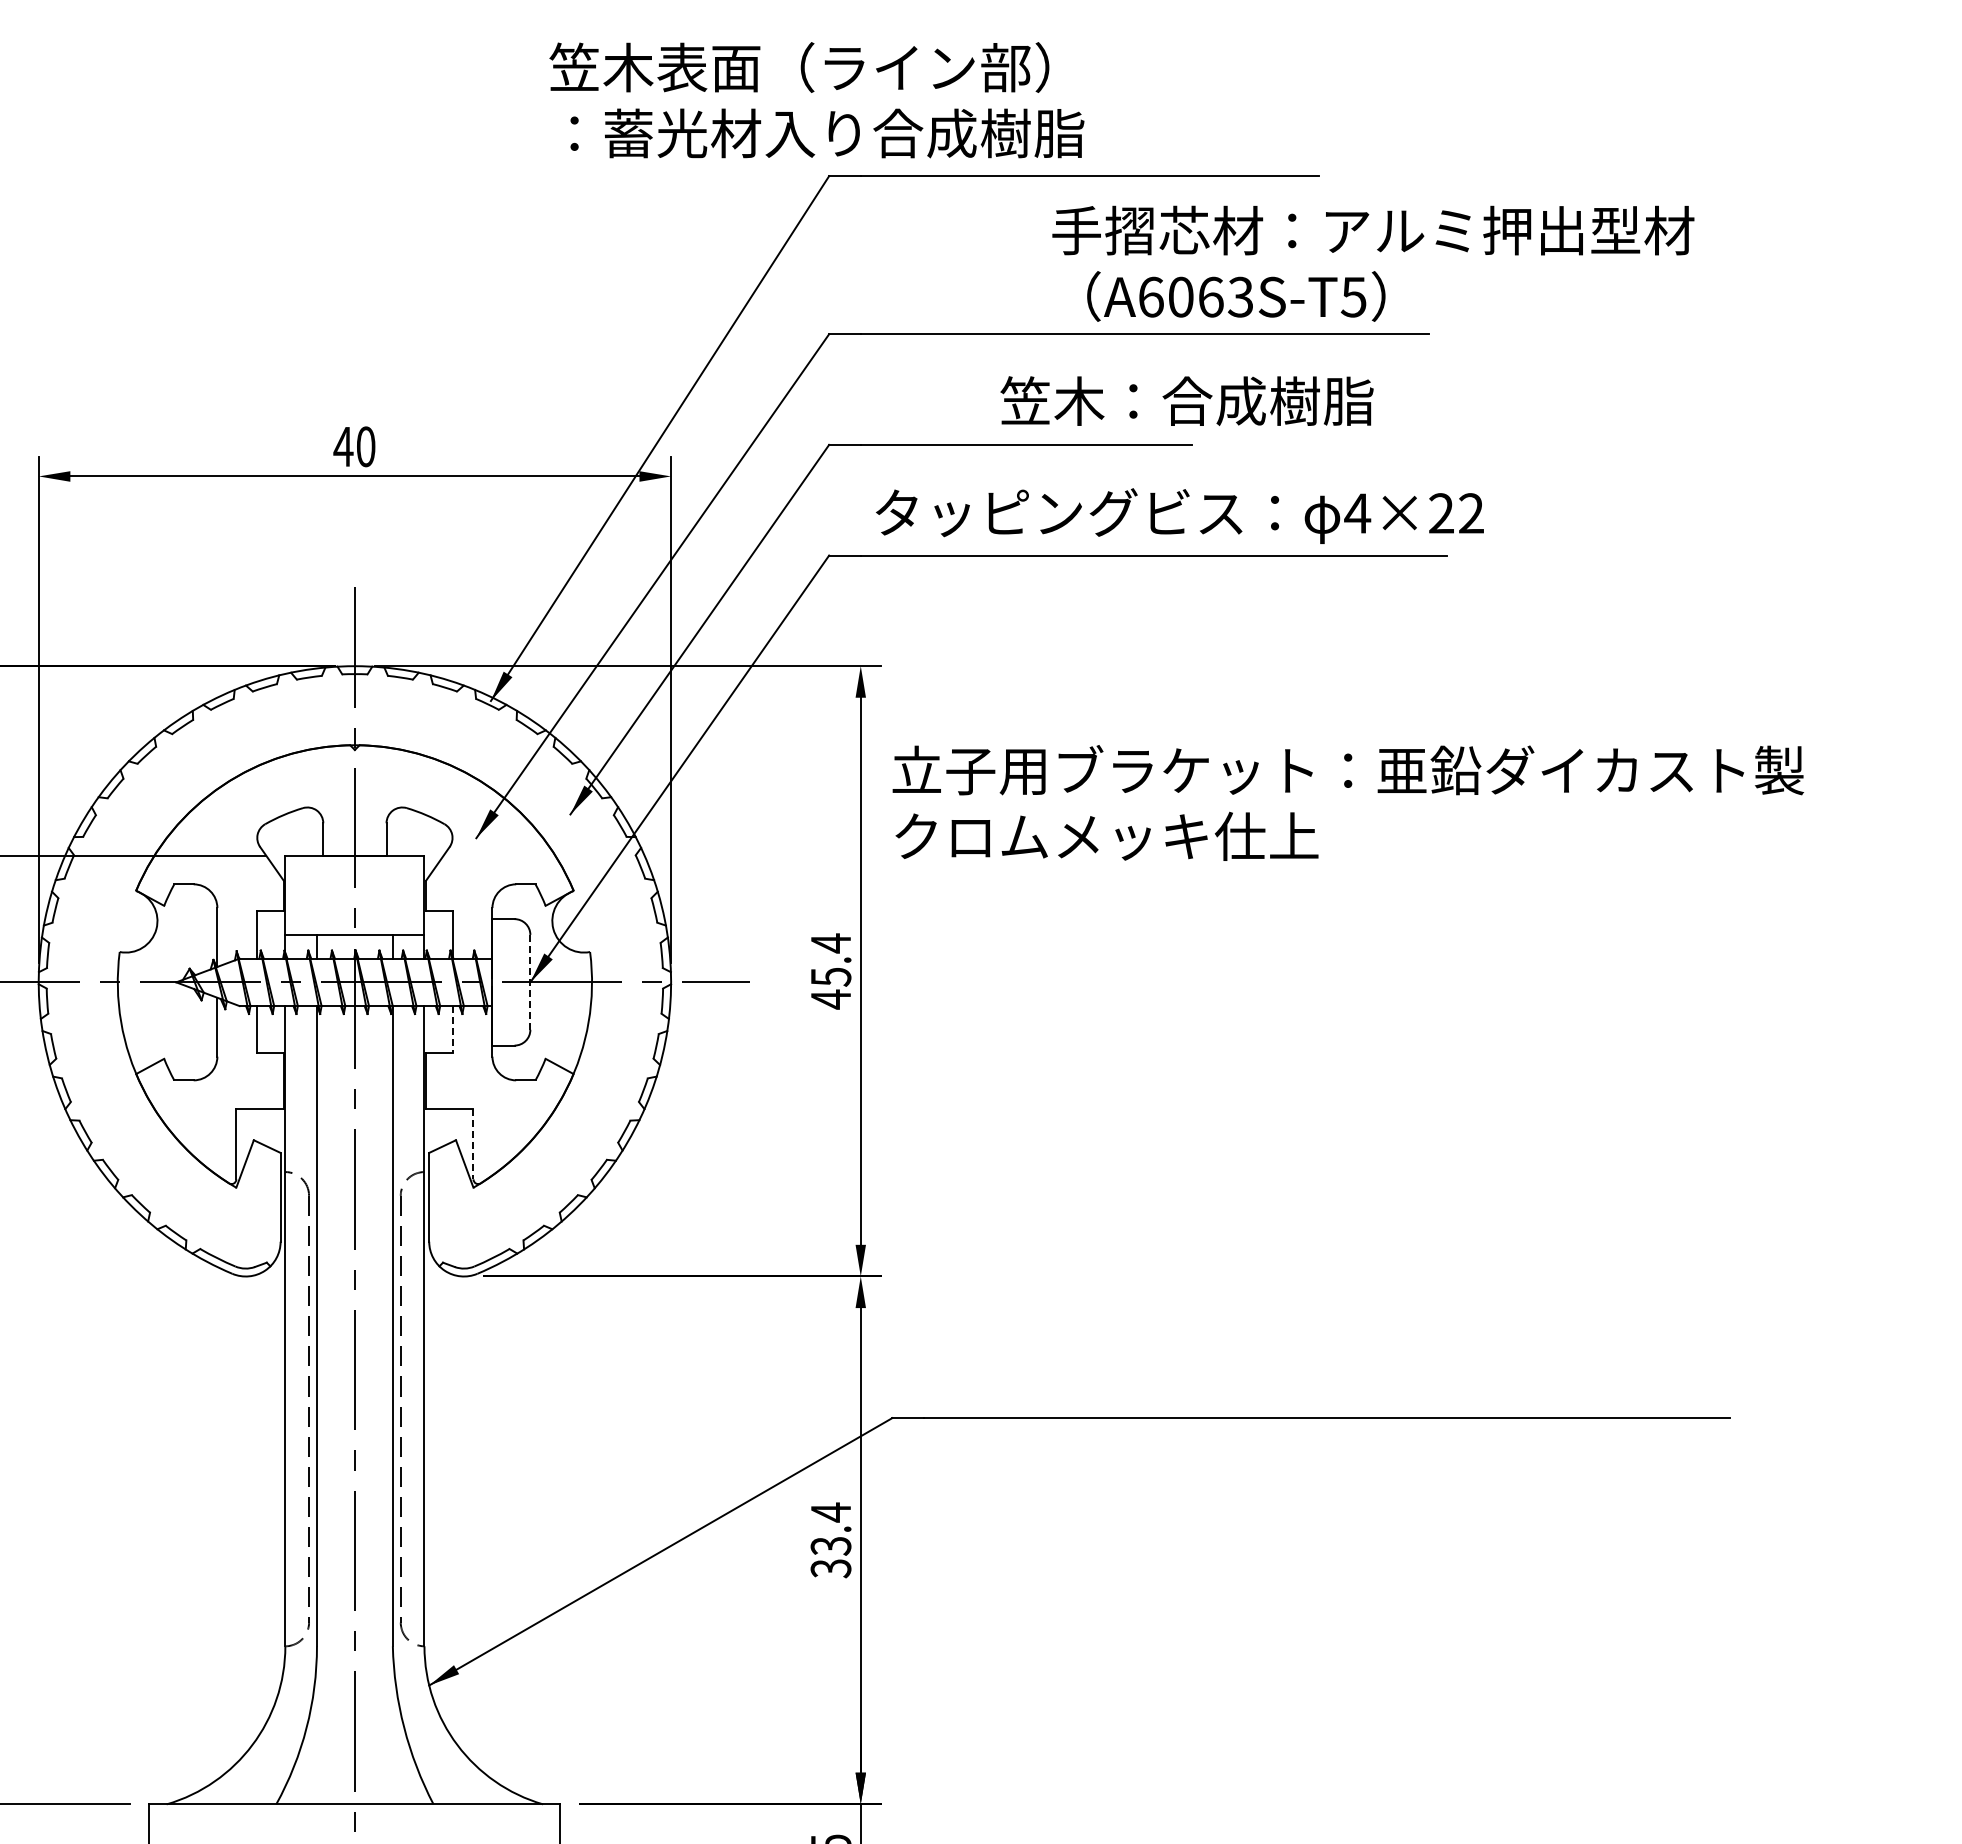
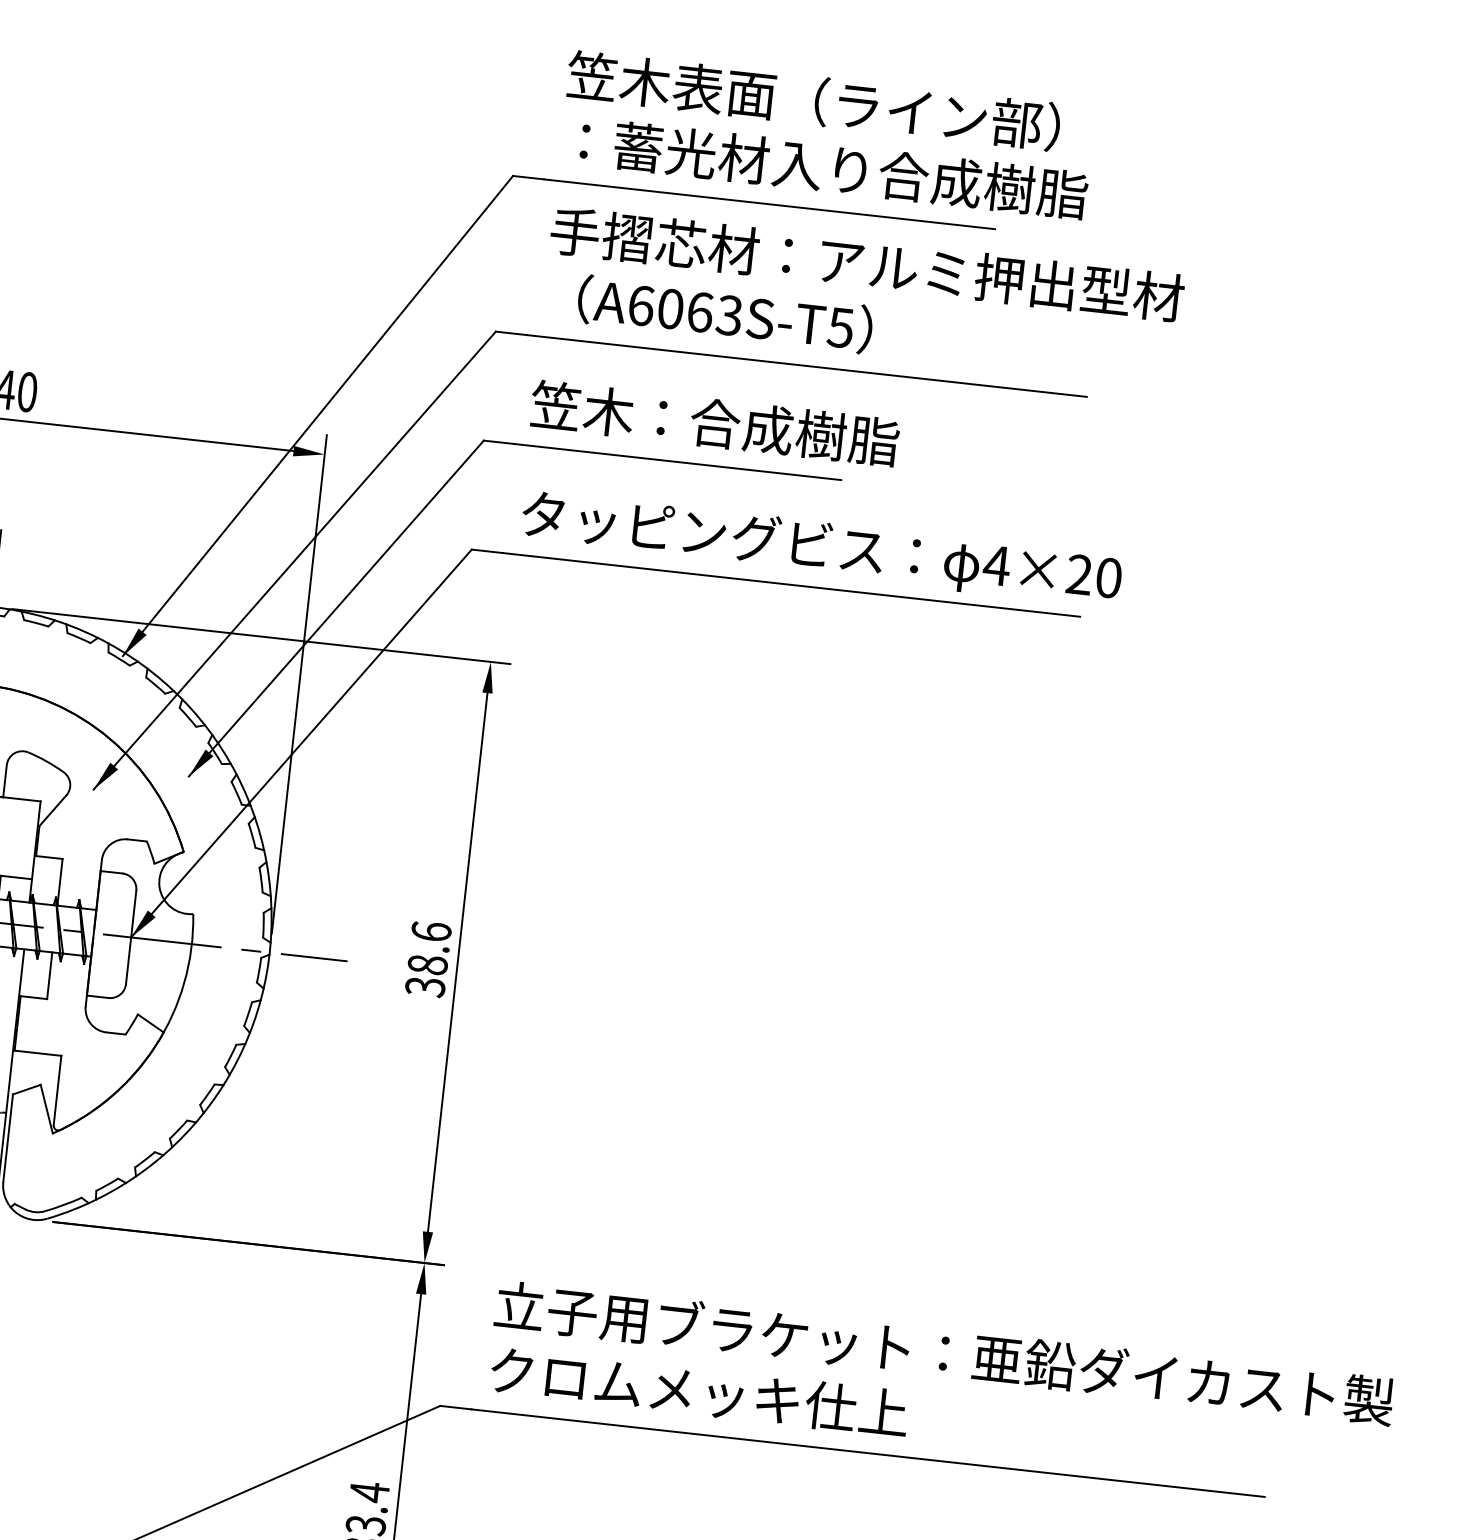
text: (816, 100) -> (826, 135), moved
text: (1373, 263) -> (863, 296), moved
text: (1186, 400) -> (714, 422), moved
text: (1471, 513) -> (1108, 578), 4×22 -> 4×20
text: (1347, 802) -> (940, 1384), moved
text: (830, 971) -> (427, 959), 45.4 -> 38.6
line: (530, 982) -> (131, 937), dashed -> solid
line: (452, 1029) -> (49, 975), dashed -> solid
line: (473, 1144) -> (57, 1090), dashed -> solid

